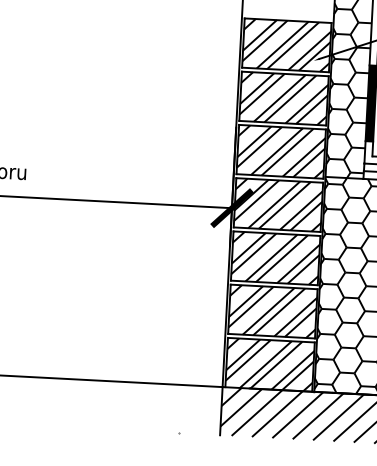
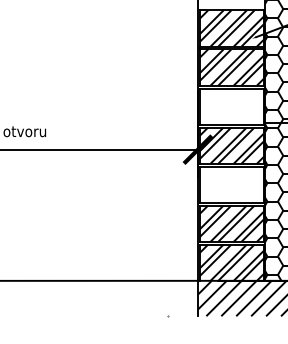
hatch: (280, 151) -> (231, 106), removed
hatch: (275, 258) -> (231, 184), removed

